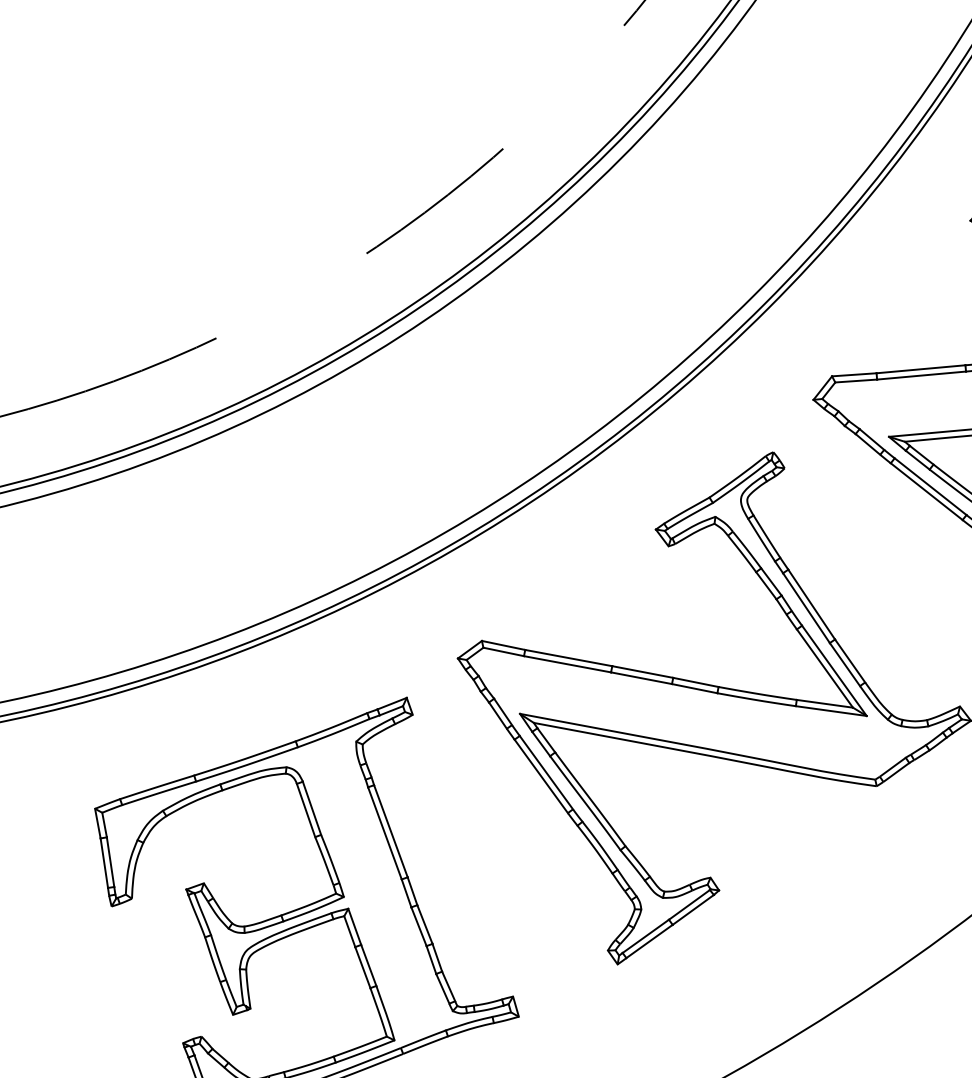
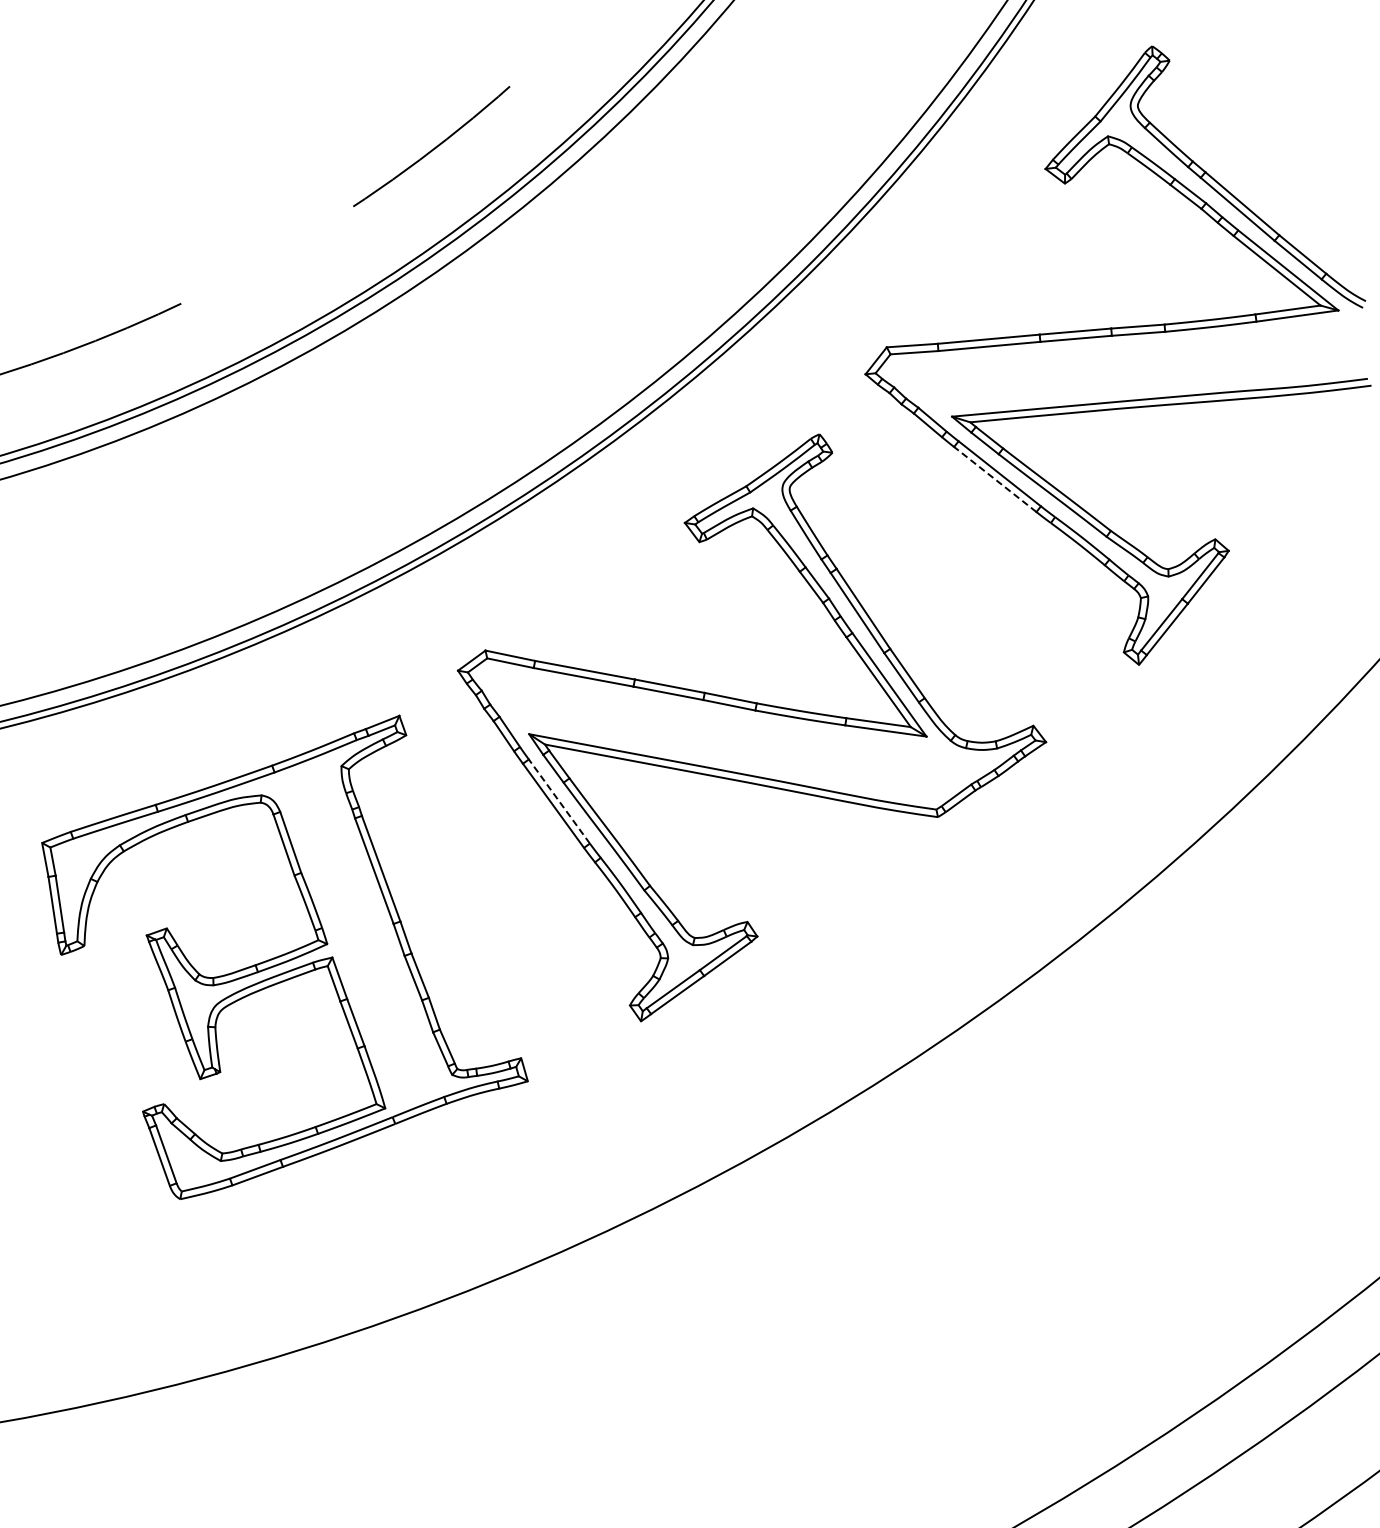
line: (926, 491) -> (994, 479), solid -> dashed
line: (546, 772) -> (559, 801), solid -> dashed

